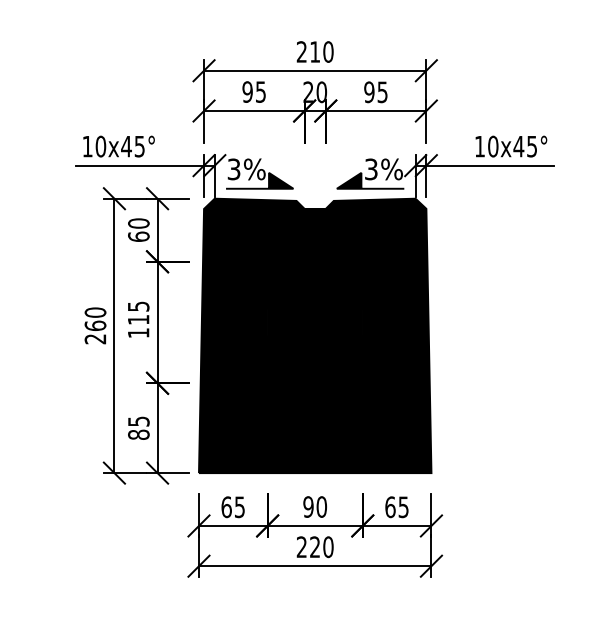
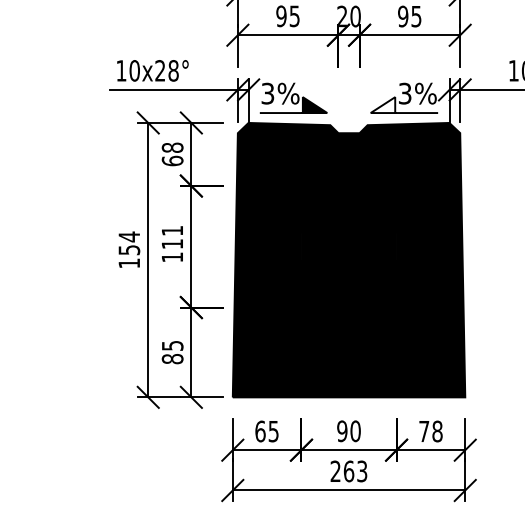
text: (132, 146) -> (166, 70), 10x45° -> 10x28°
fill: (348, 180) -> (382, 104), removed
text: (138, 223) -> (172, 147), 60 -> 68
text: (138, 306) -> (172, 230), 115 -> 111
text: (95, 325) -> (129, 249), 260 -> 154
text: (396, 507) -> (430, 431), 65 -> 78
text: (321, 547) -> (355, 471), 220 -> 263

